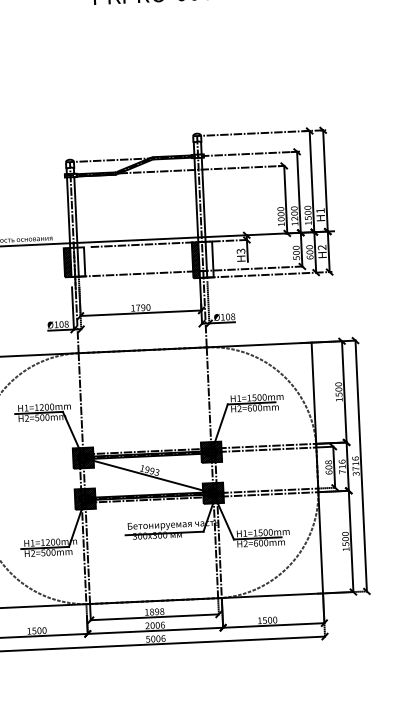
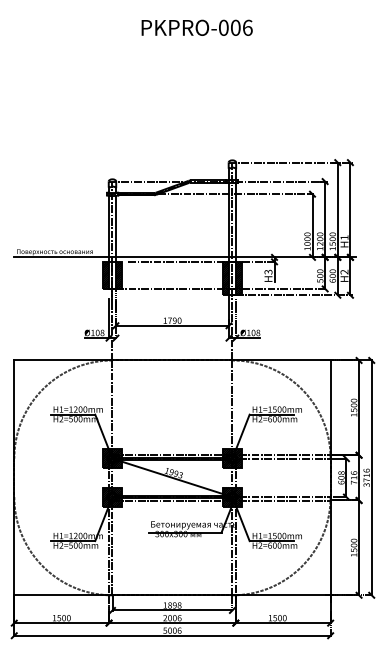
hatch: (209, 259) -> (238, 278), added
hatch: (80, 261) -> (118, 274), added

